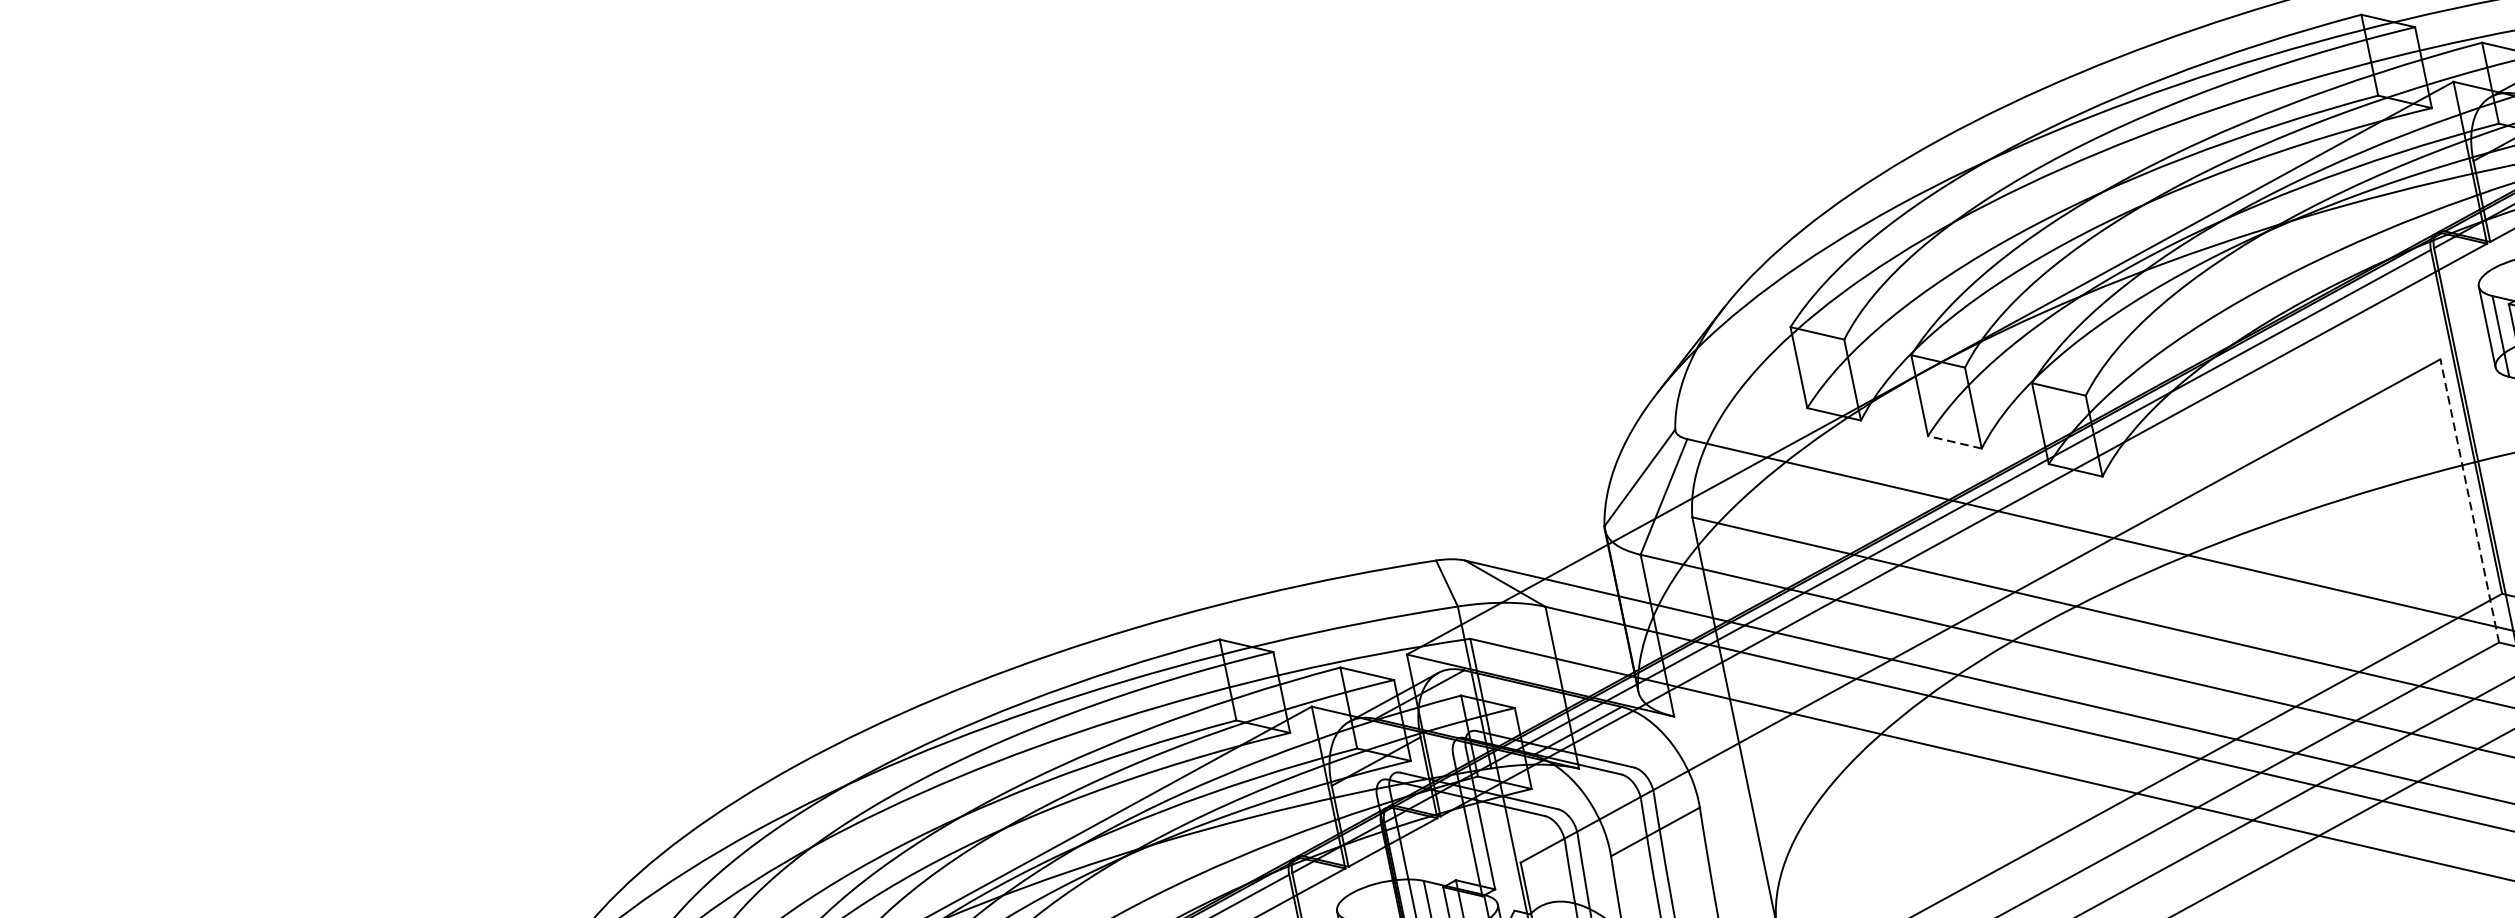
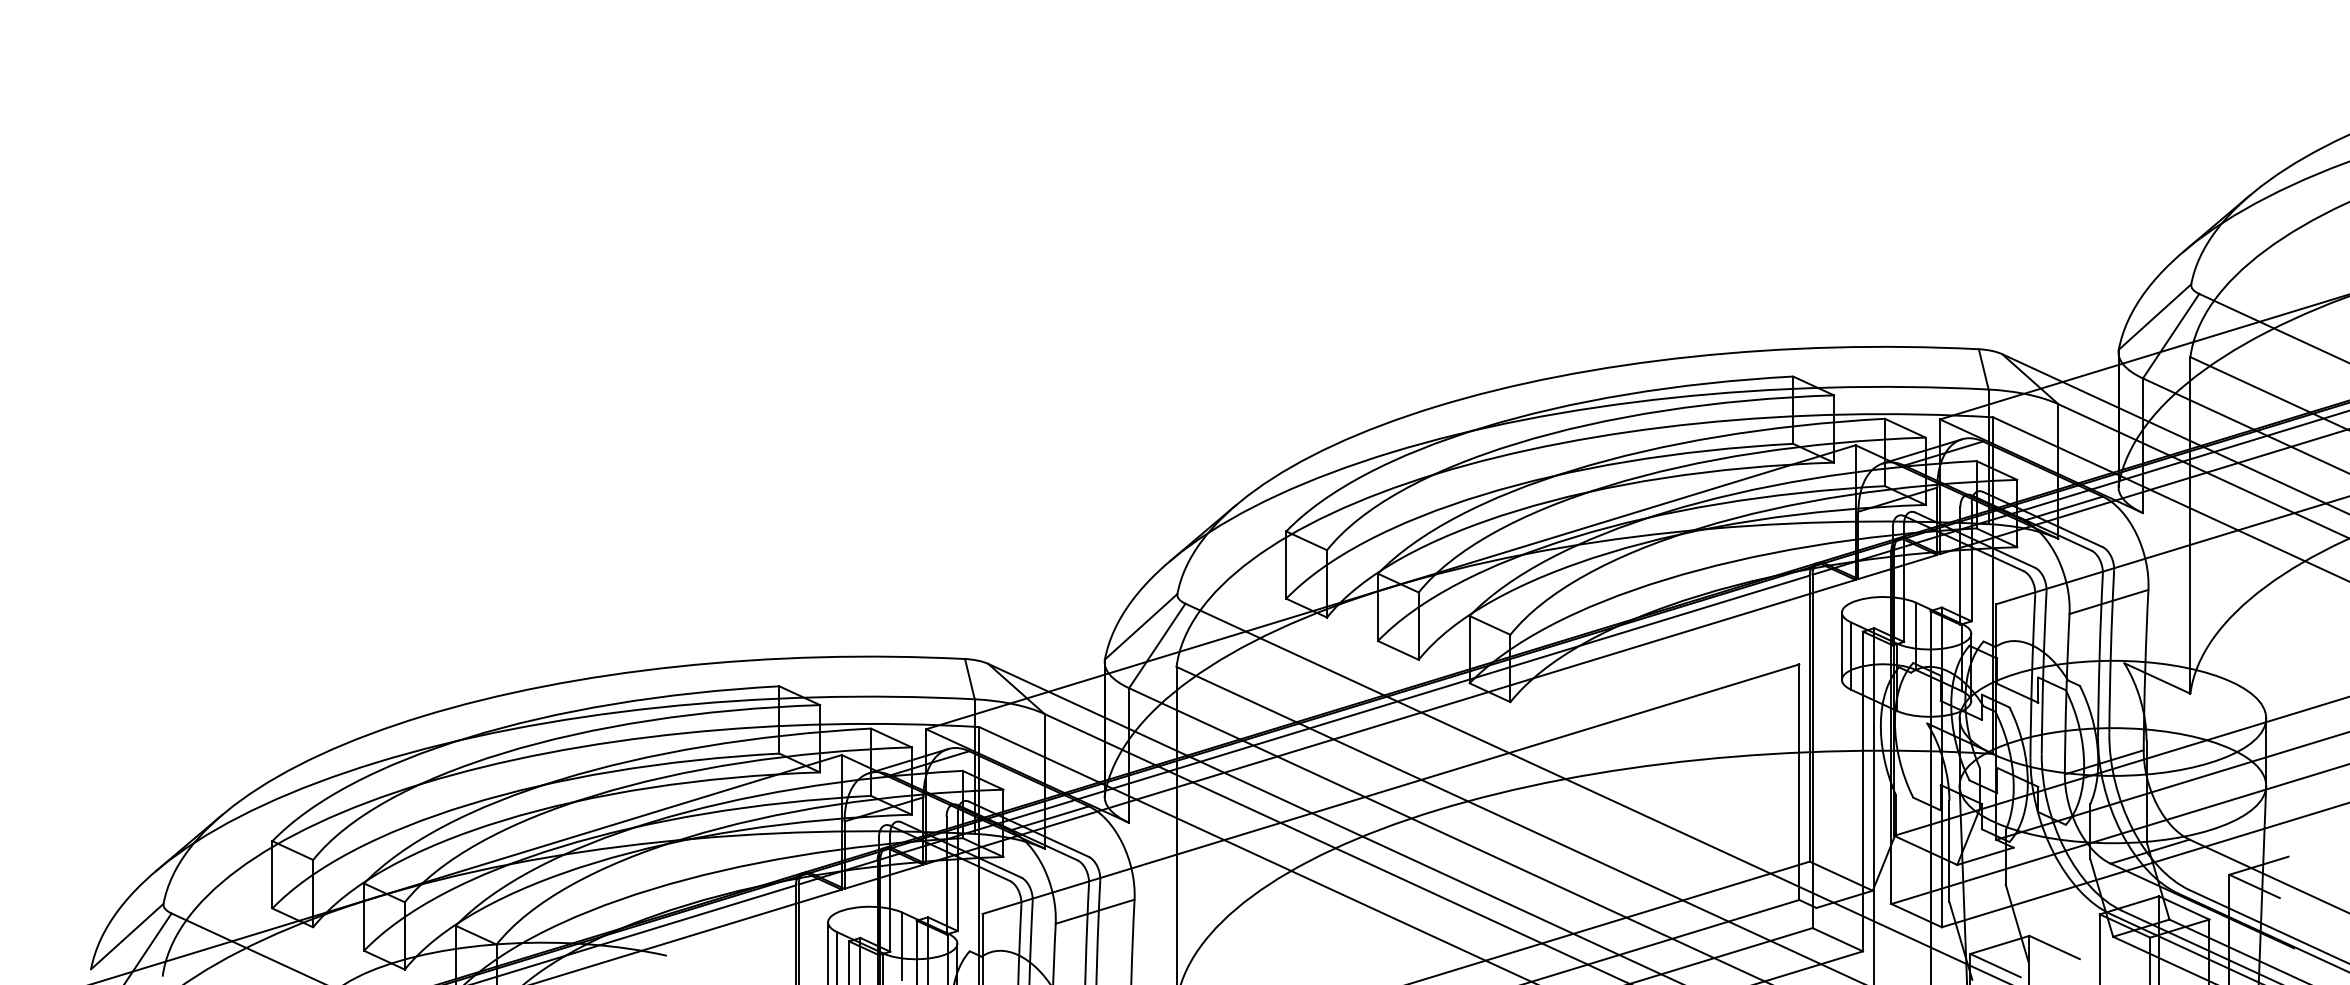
line: (1953, 442) -> (1397, 650), dashed -> solid
line: (2470, 501) -> (1799, 782), dashed -> solid

